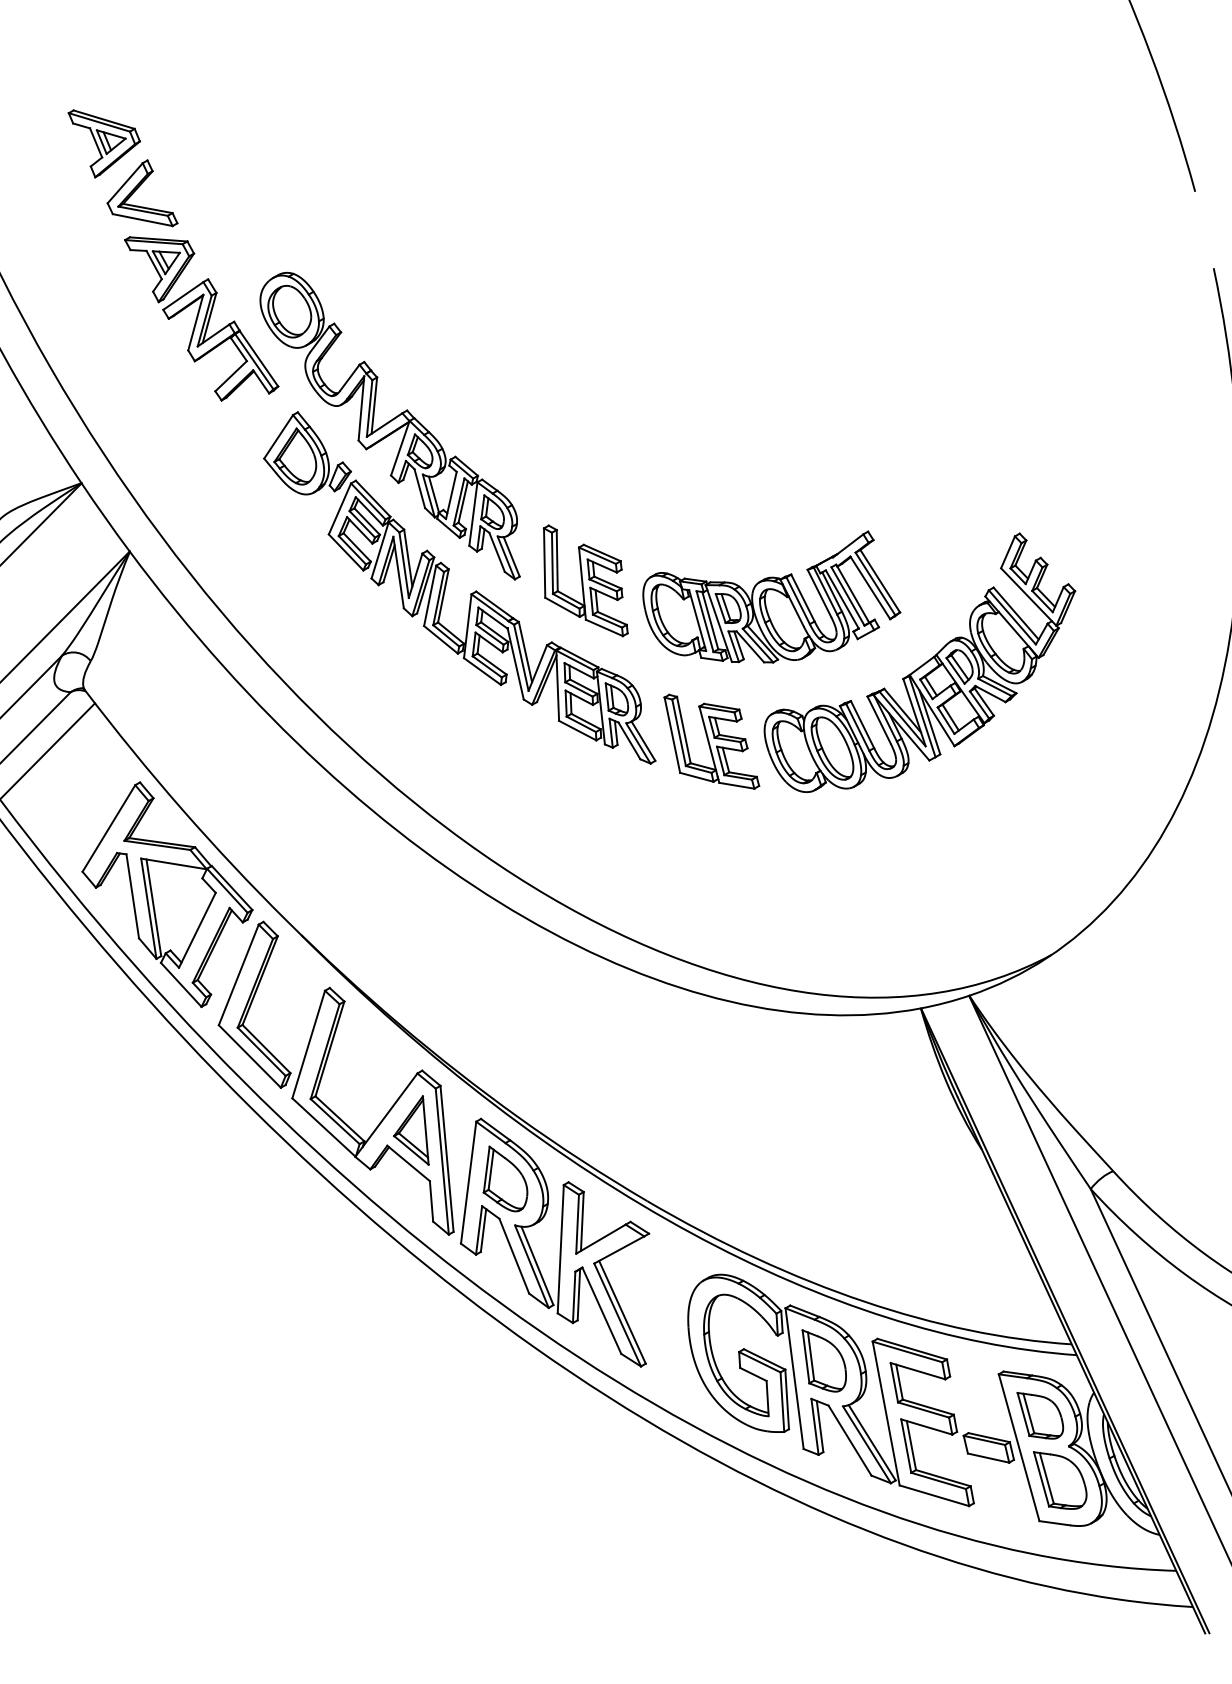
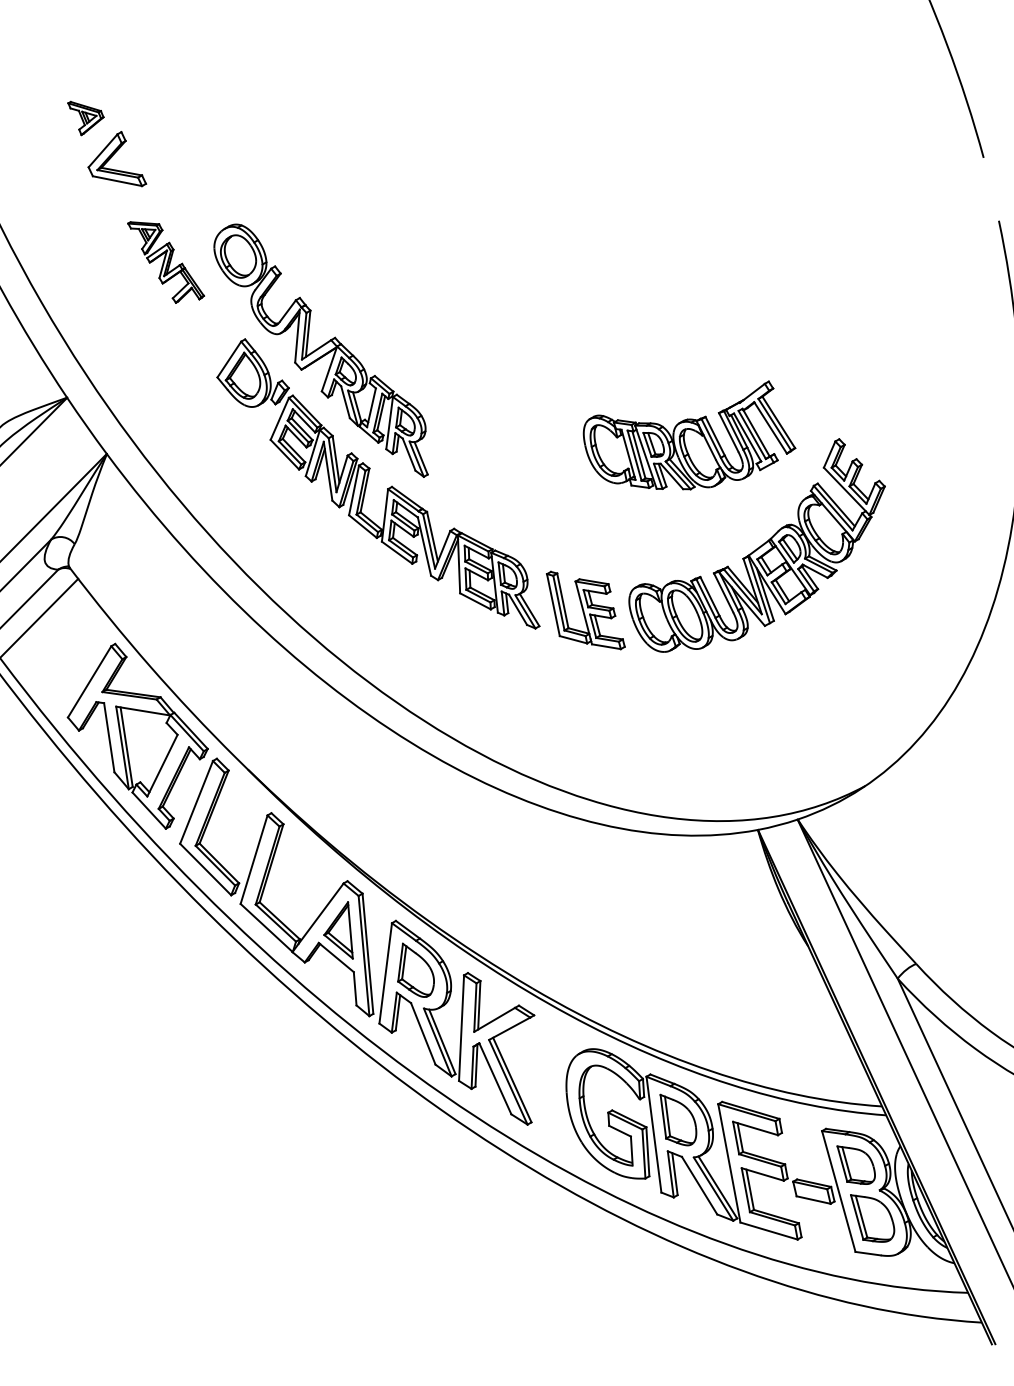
part: (104, 143) -> (86, 118), size x0.6
part: (201, 318) -> (165, 262), size x0.6
part: (585, 580) -> (481, 477), removed
part: (771, 596) -> (689, 434), moved

